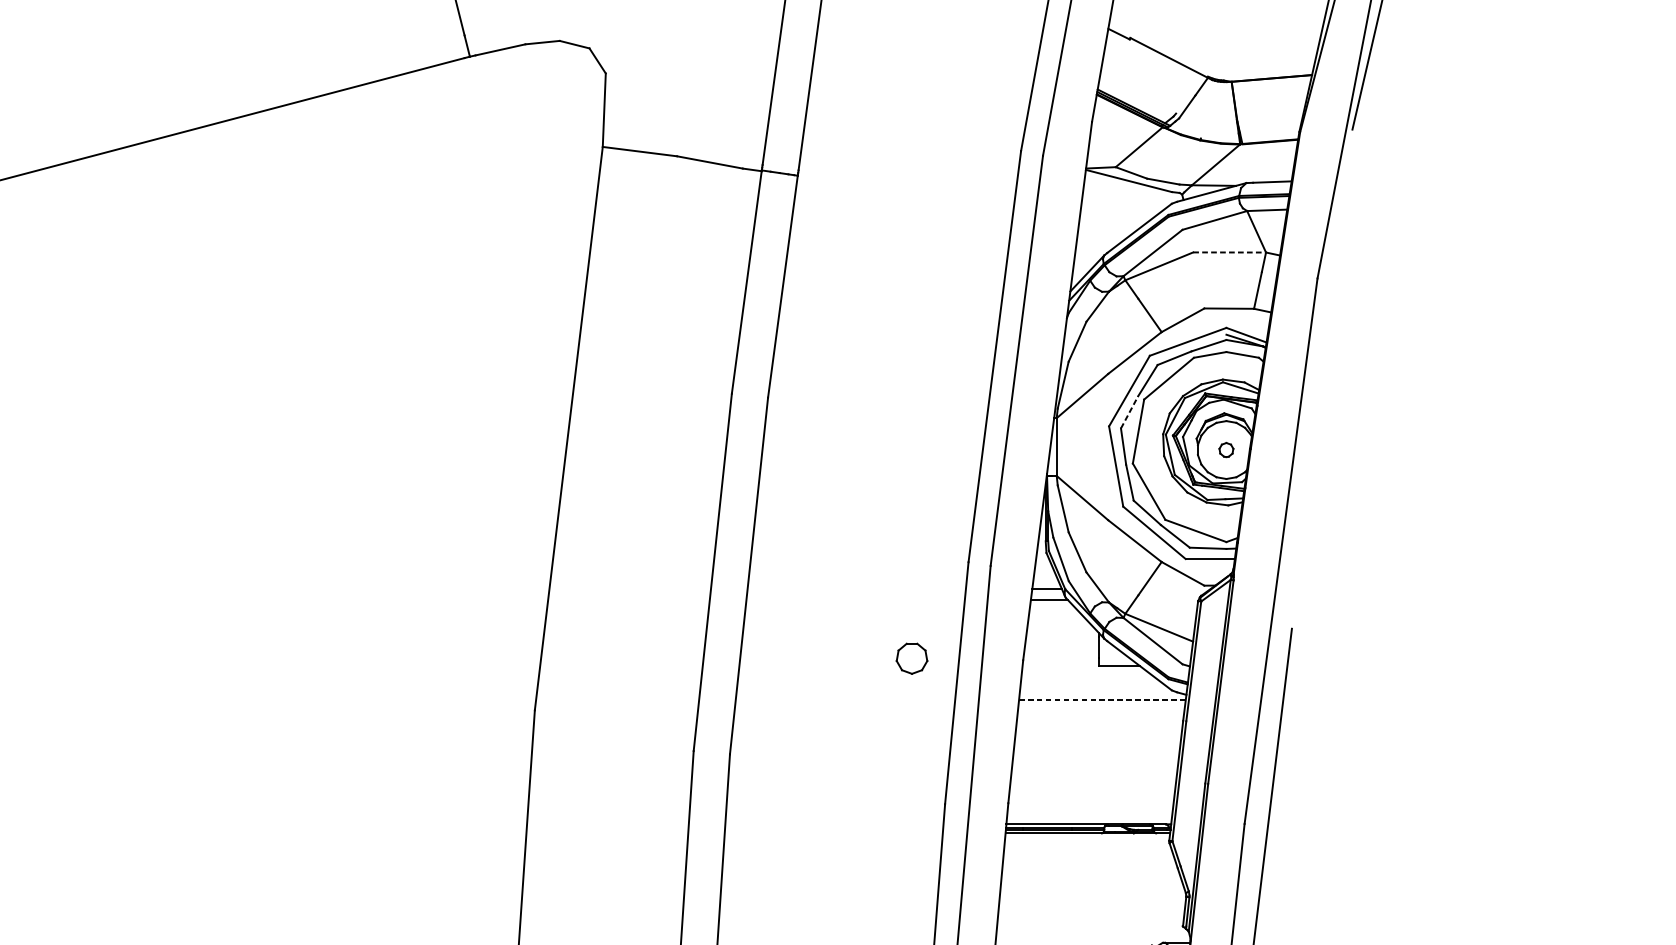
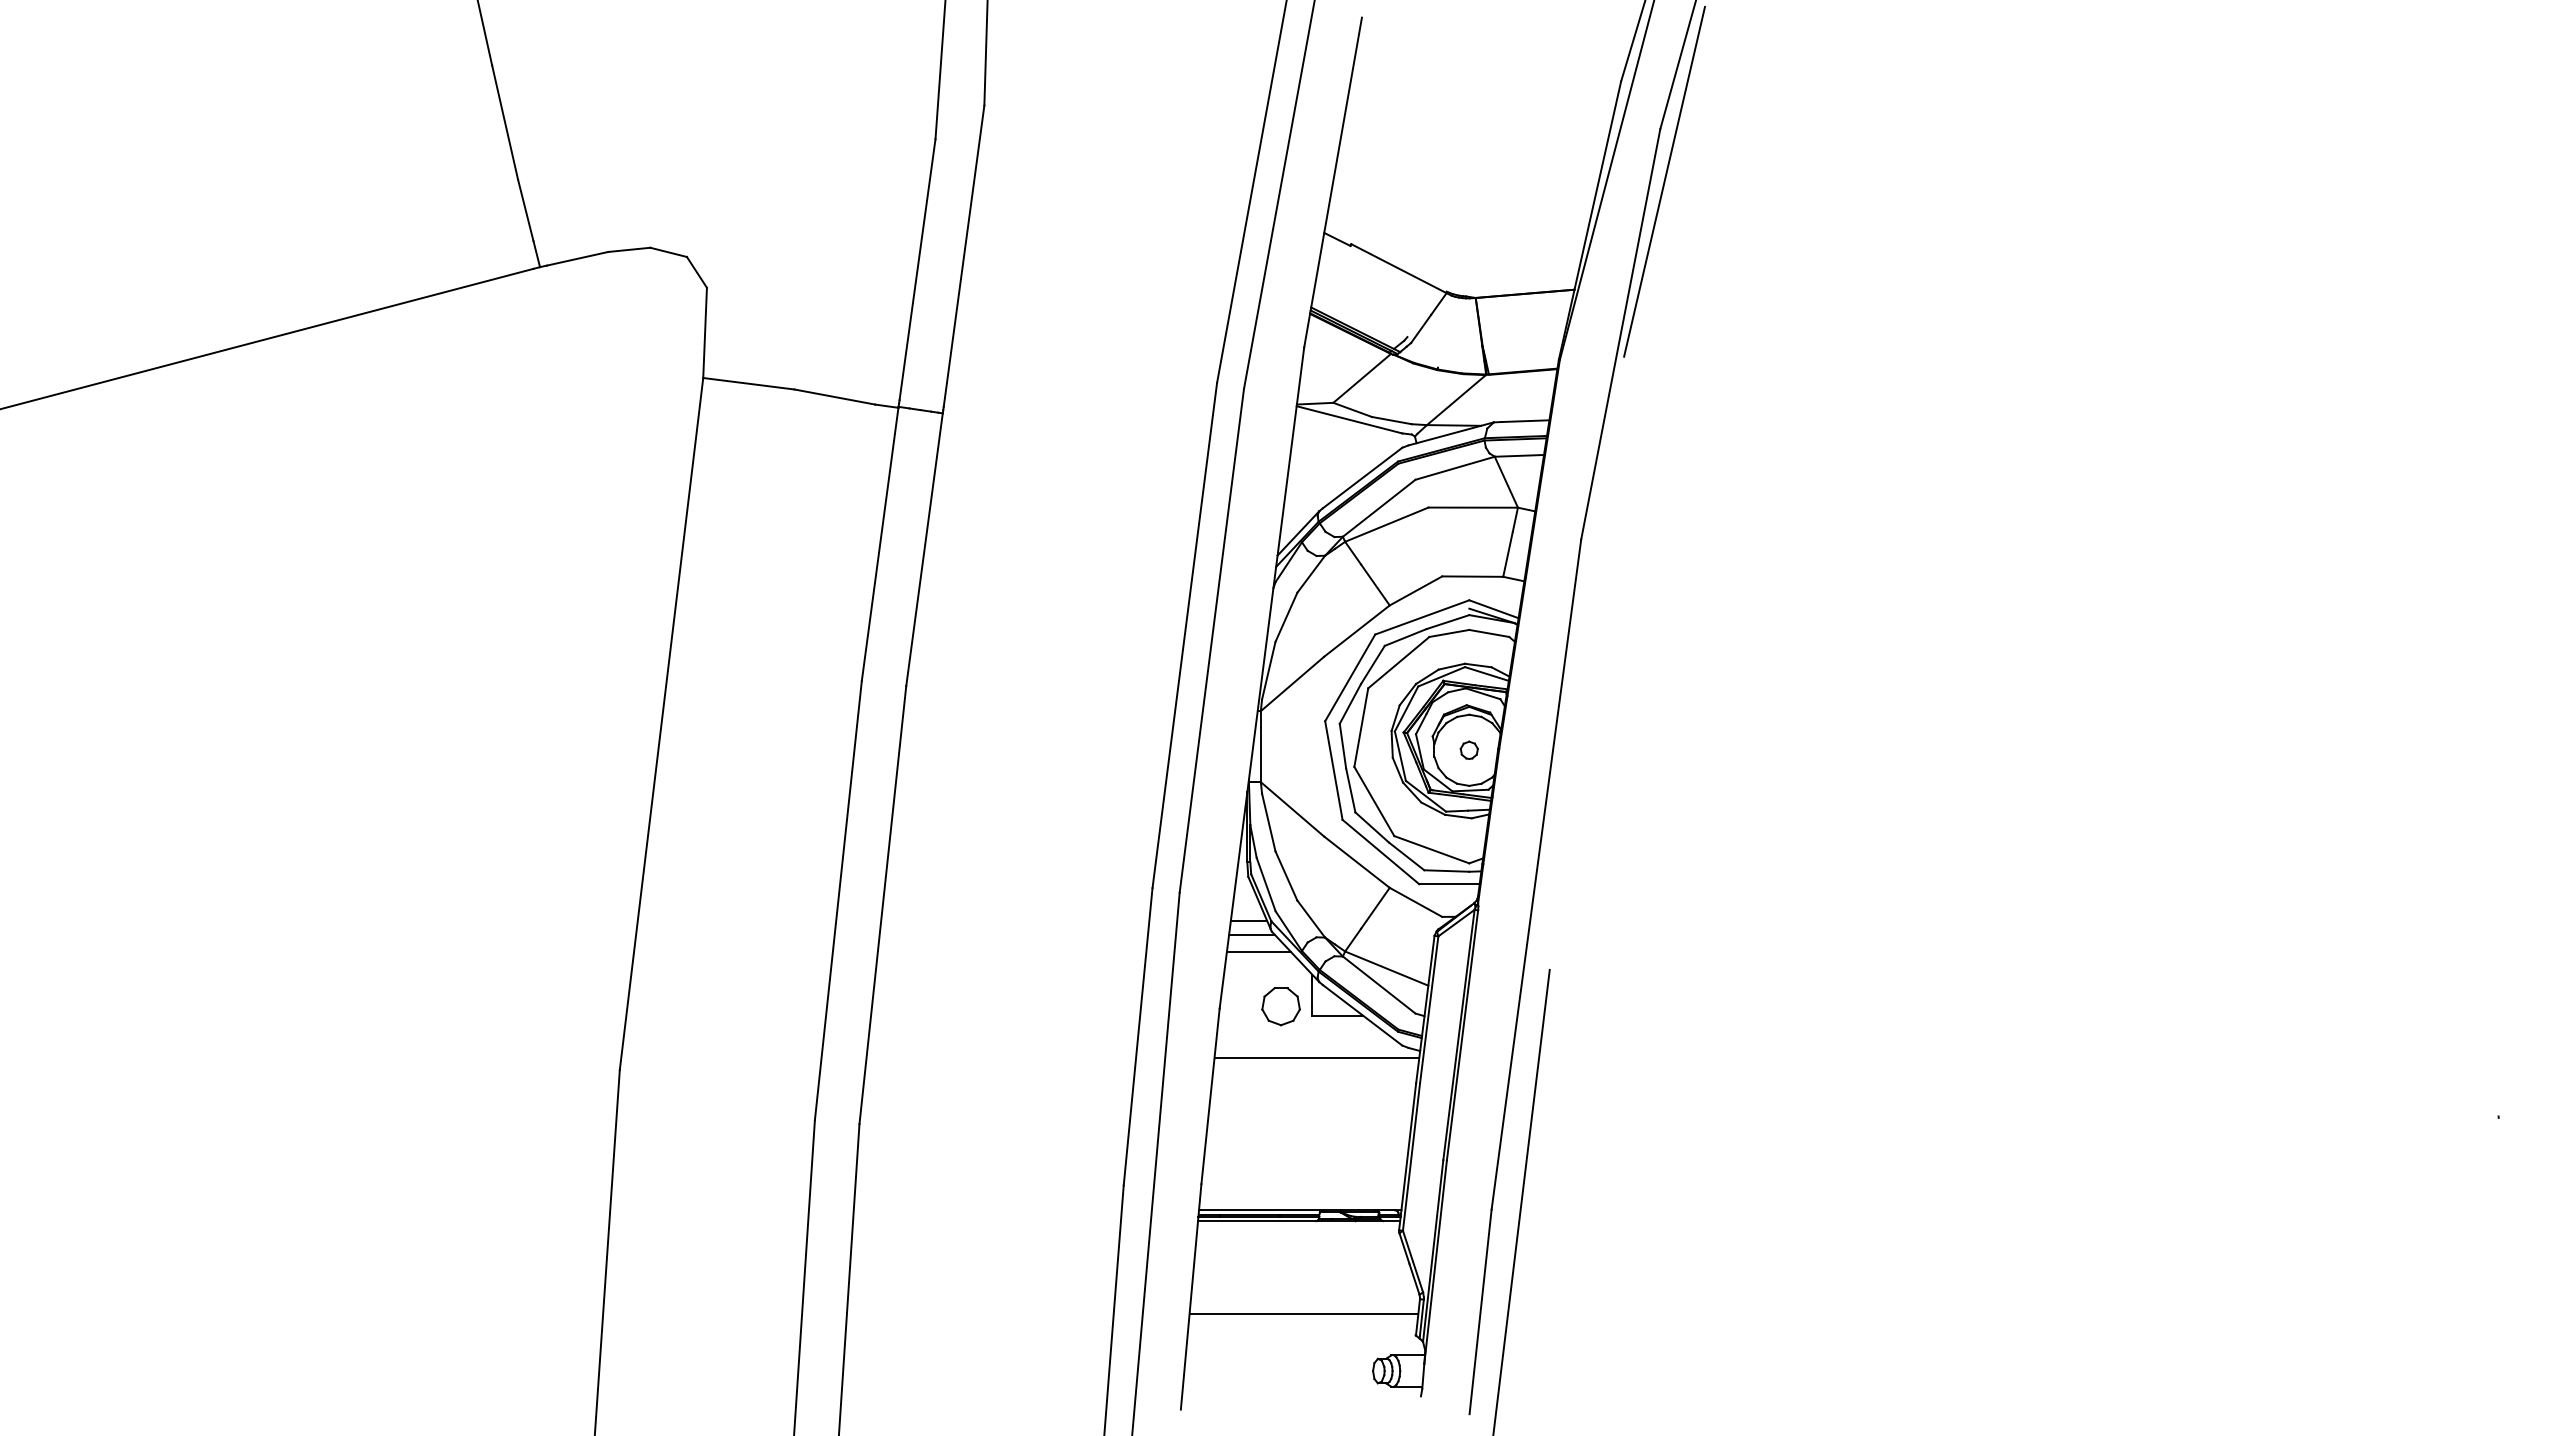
line: (1229, 252) -> (1473, 507), dashed -> solid
line: (1129, 411) -> (1350, 703), dashed -> solid
line: (1054, 614) -> (1258, 952), added
part: (911, 658) -> (1280, 1006), moved
line: (1102, 700) -> (1316, 1057), dashed -> solid
line: (1091, 908) -> (1303, 1313), added

